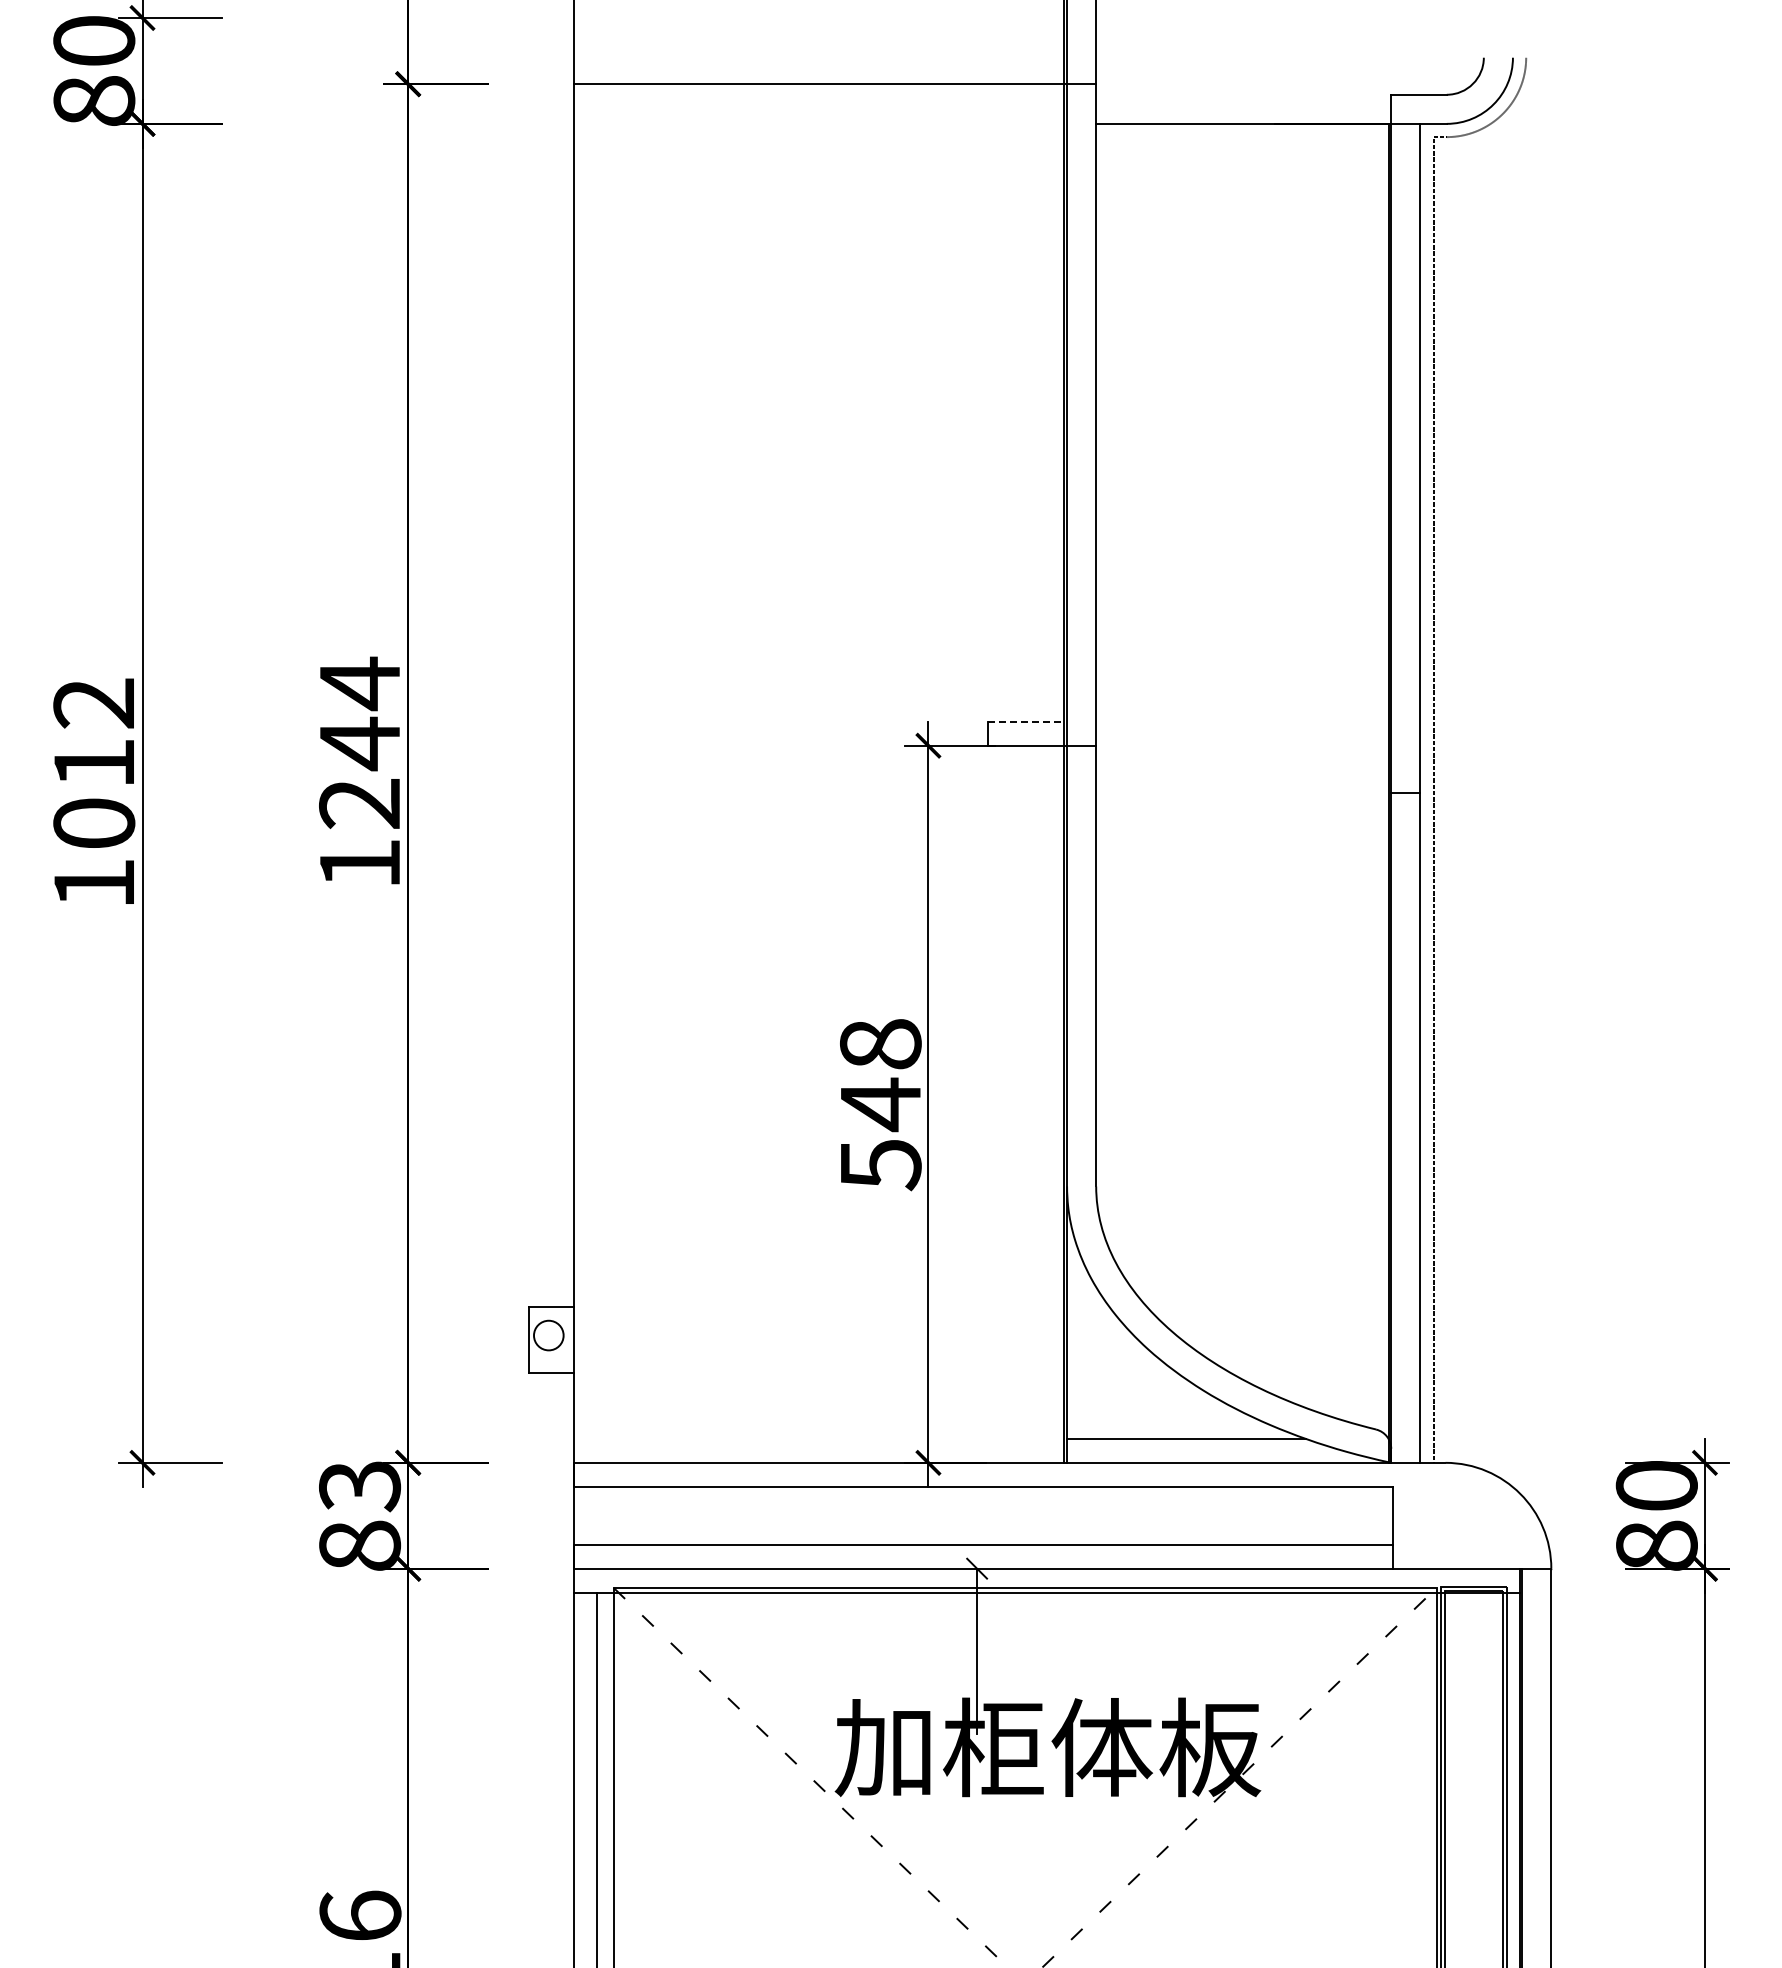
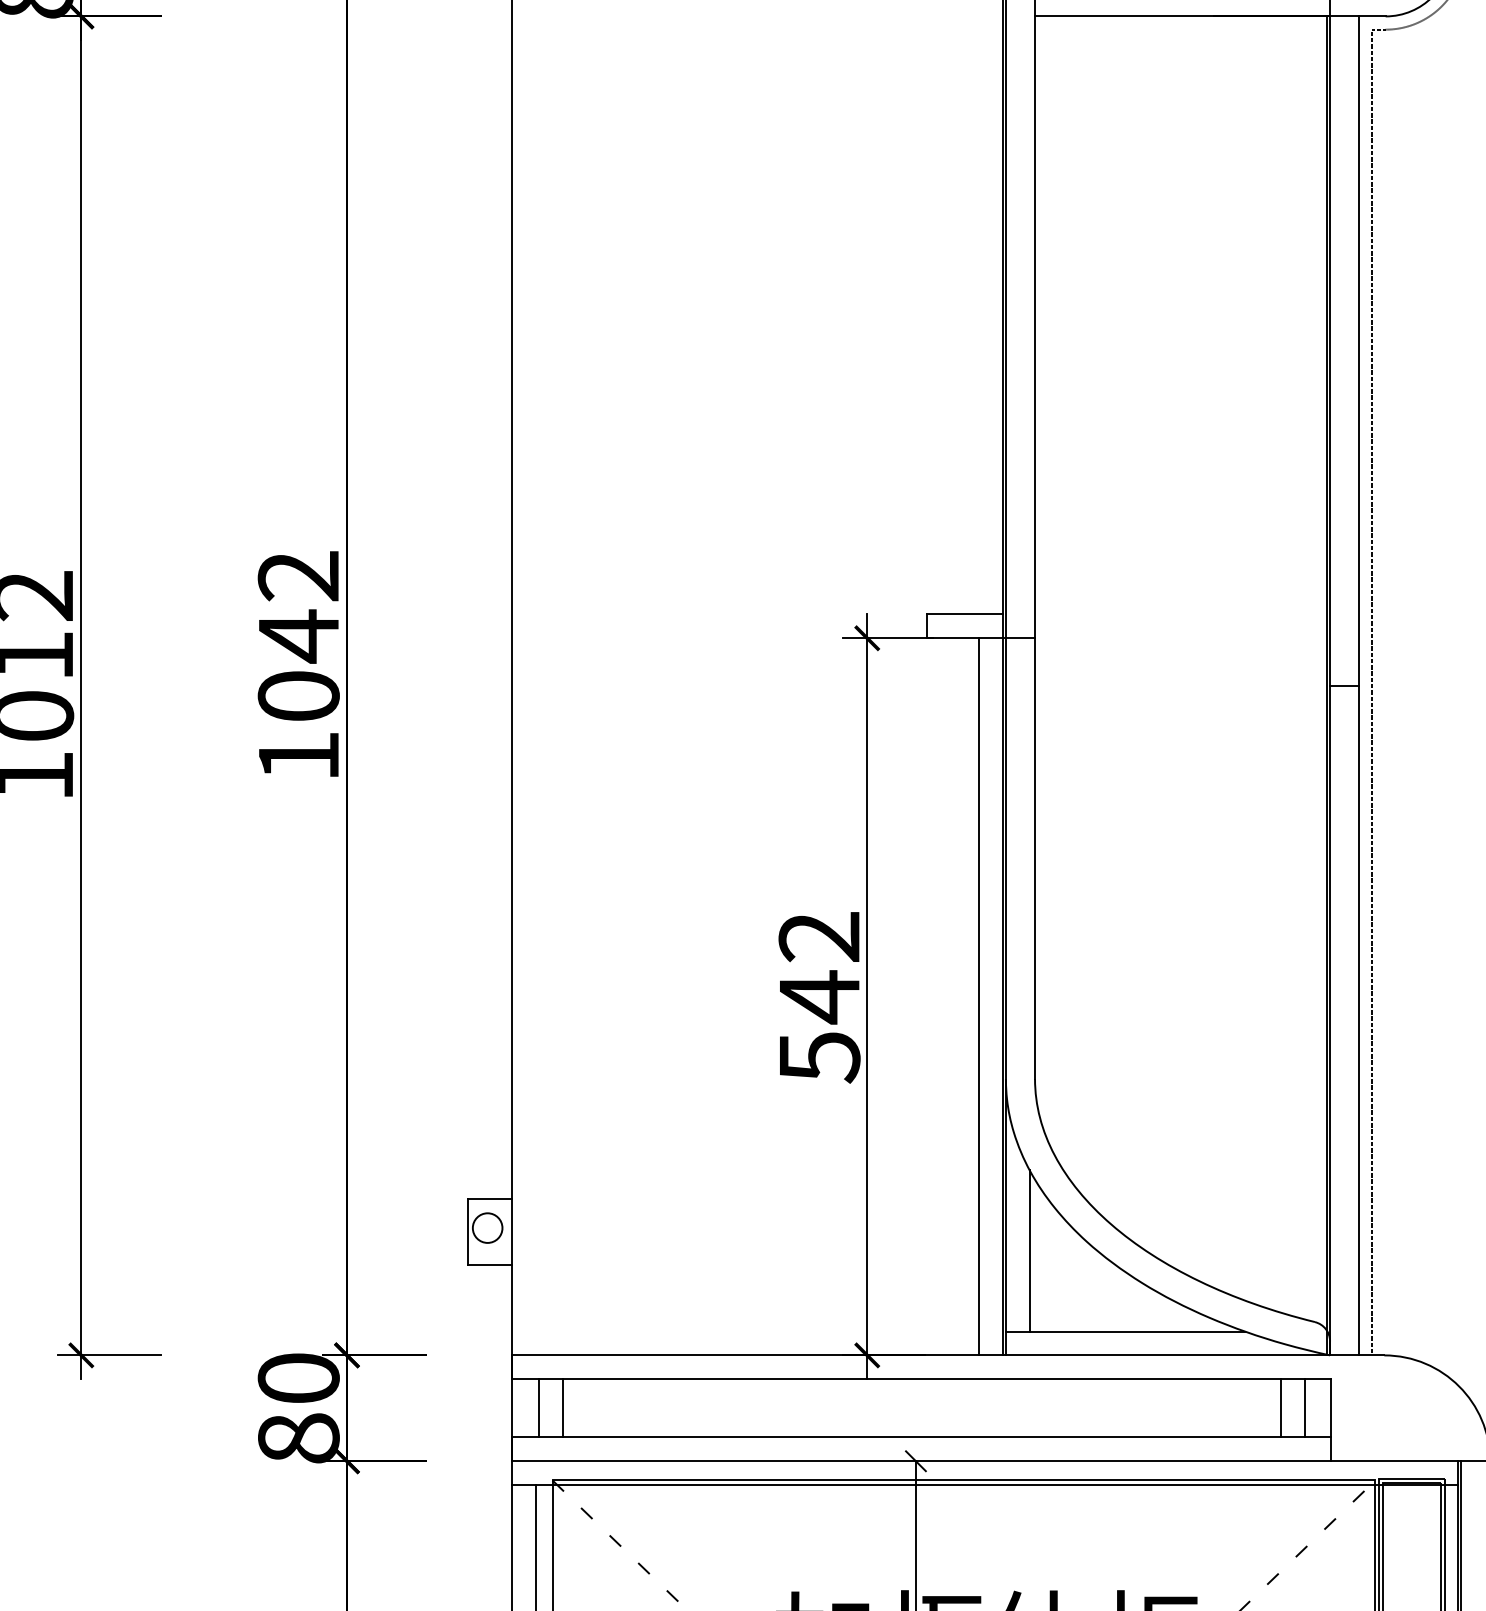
line: (1026, 721) -> (965, 614), dashed -> solid
text: (360, 742) -> (299, 635), 1244 -> 1042
text: (880, 1044) -> (819, 937), 548 -> 542
line: (1040, 1103) -> (979, 996), added
line: (1090, 1358) -> (1029, 1251), added
text: (359, 1486) -> (298, 1379), 83 -> 80
line: (600, 1515) -> (539, 1408), added
line: (623, 1515) -> (562, 1408), added
line: (1342, 1515) -> (1281, 1408), added
line: (1366, 1515) -> (1305, 1408), added

